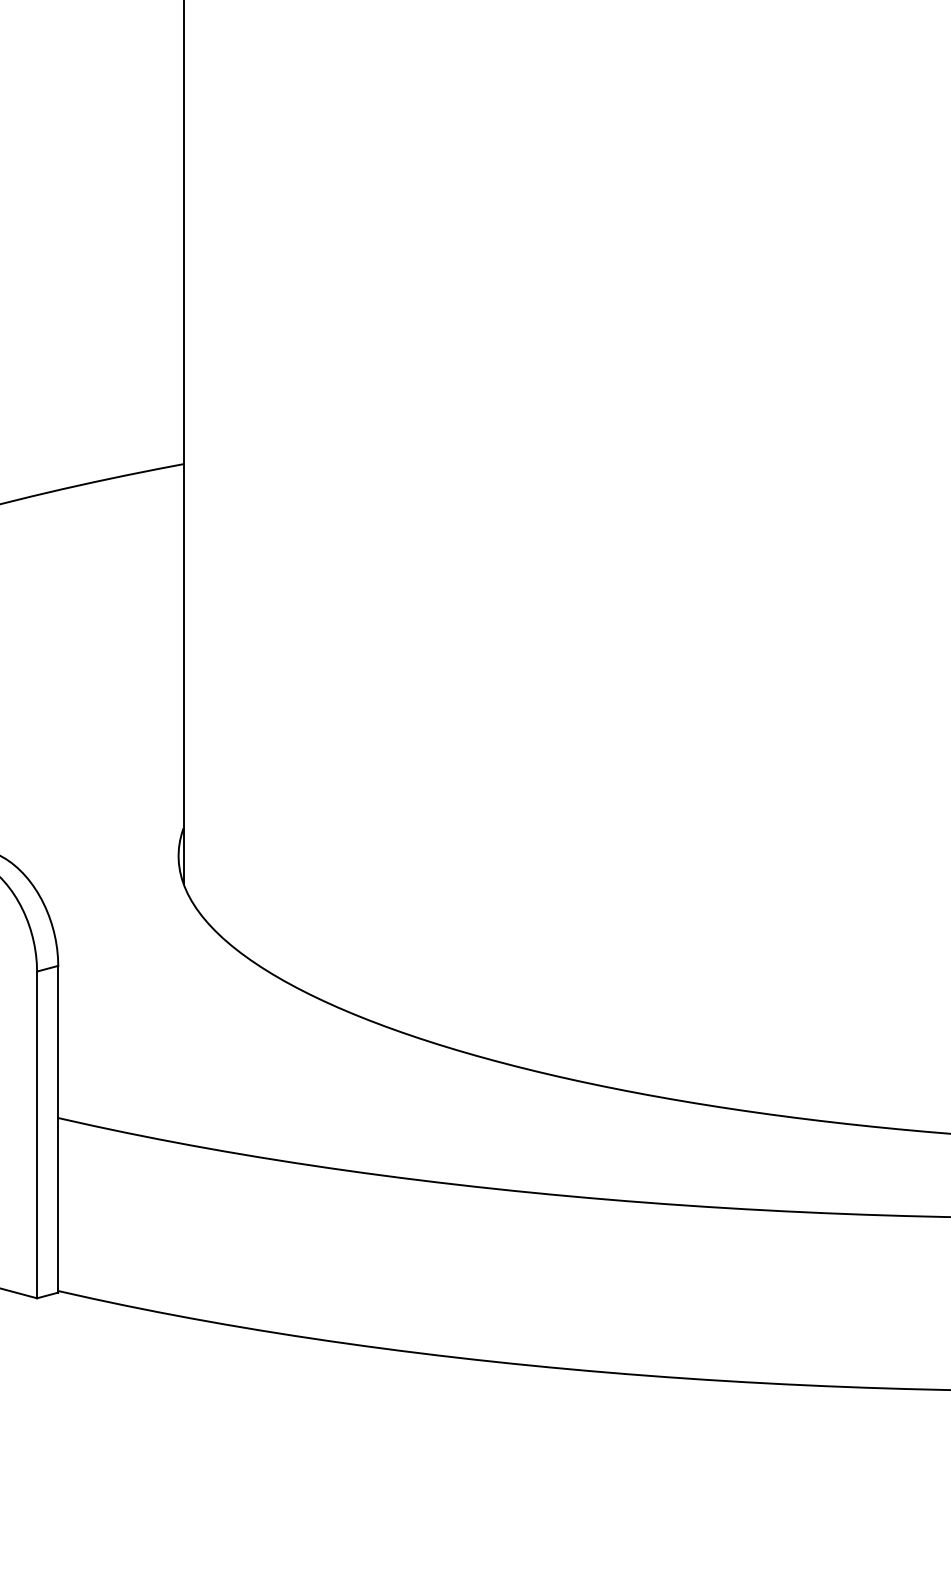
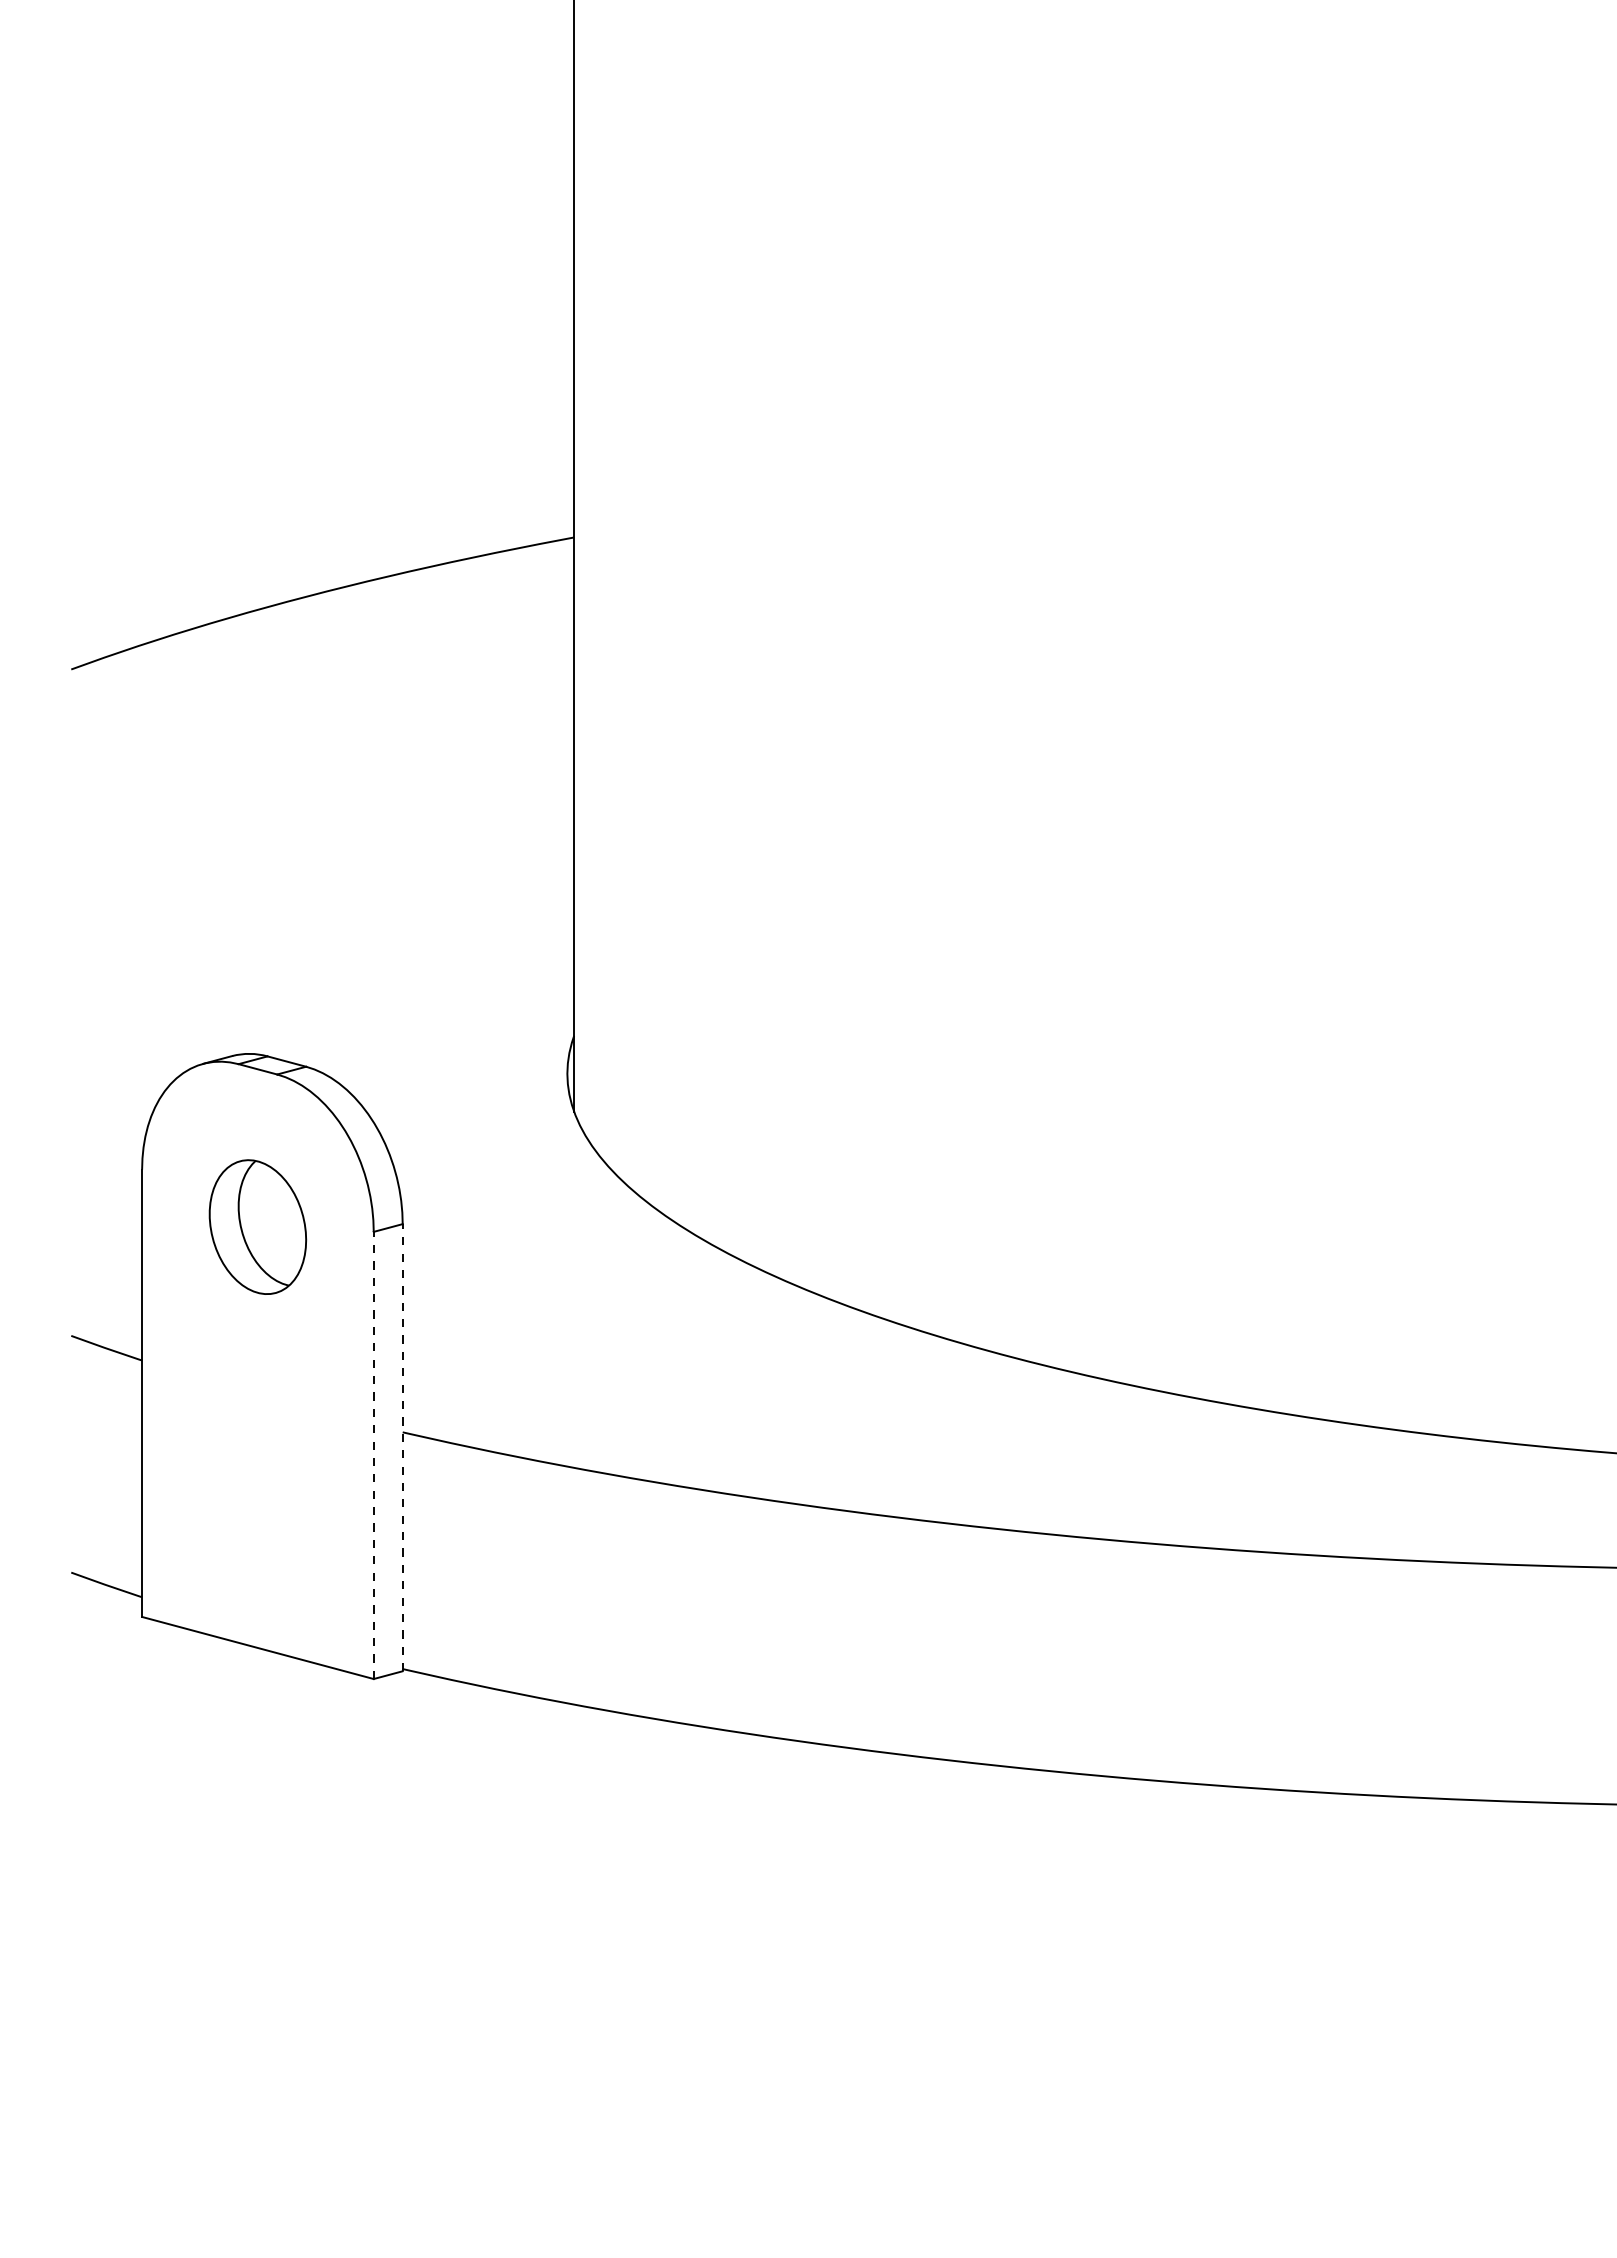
line: (58, 1129) -> (402, 1447), solid -> dashed
line: (36, 1134) -> (373, 1455), solid -> dashed

